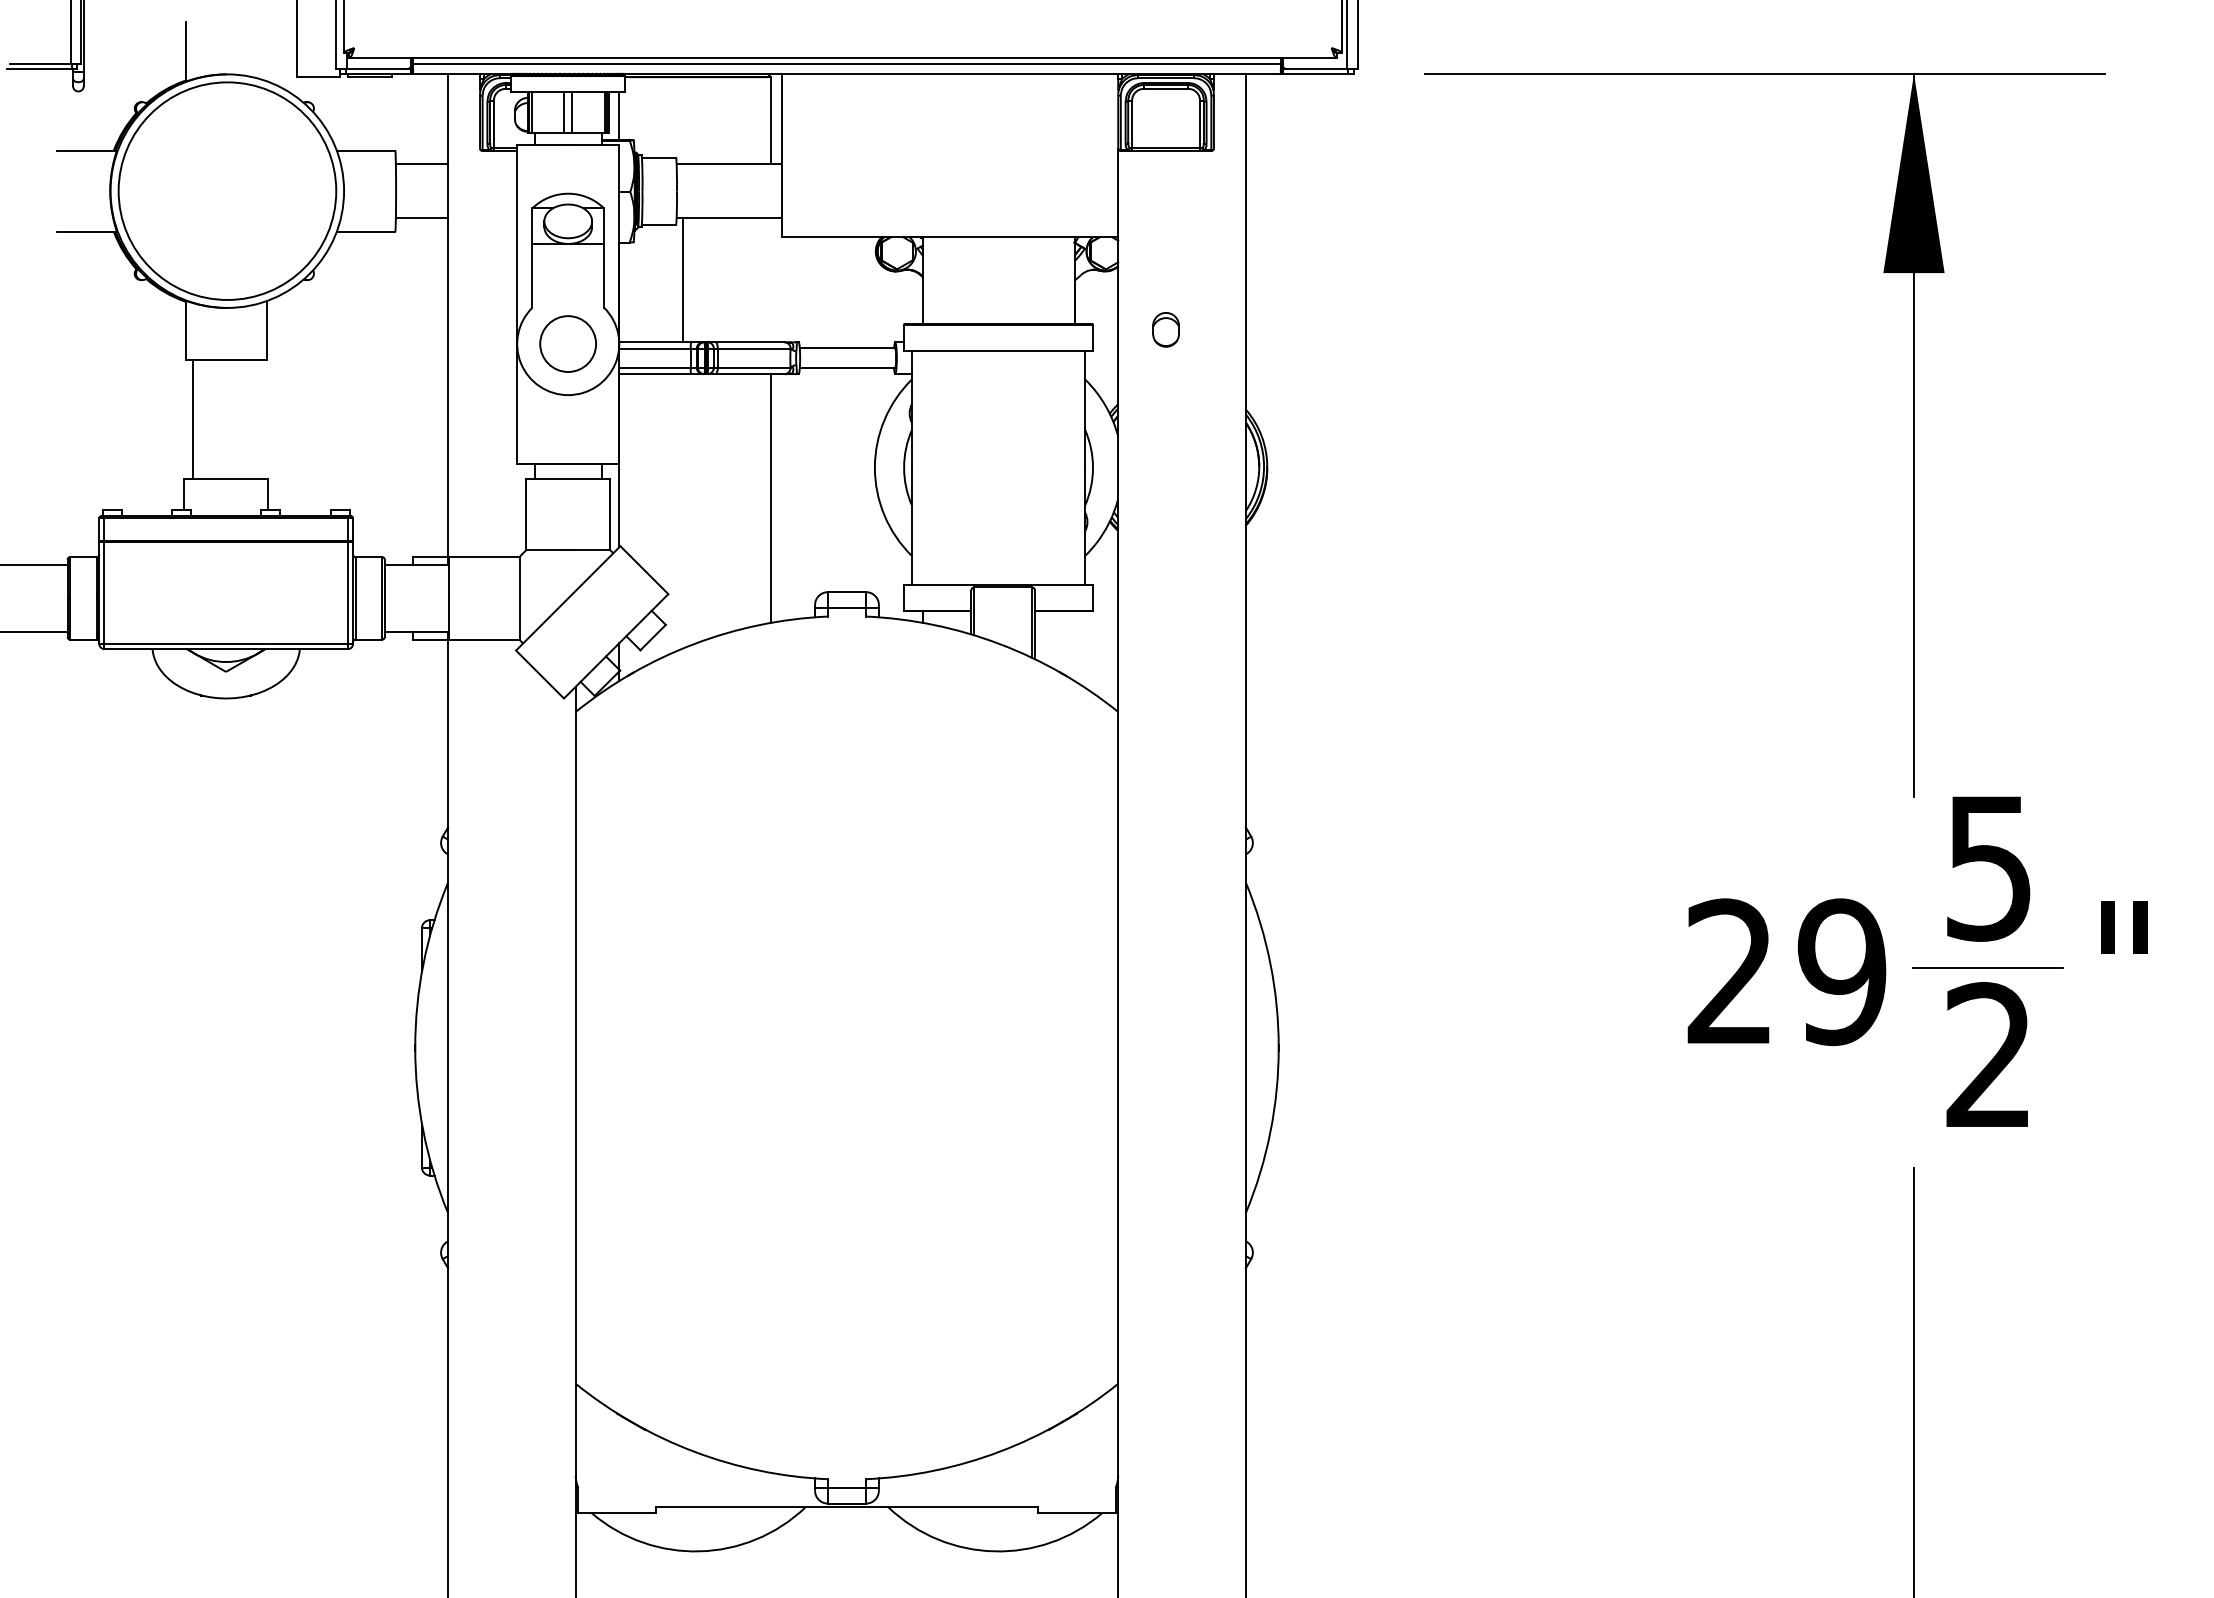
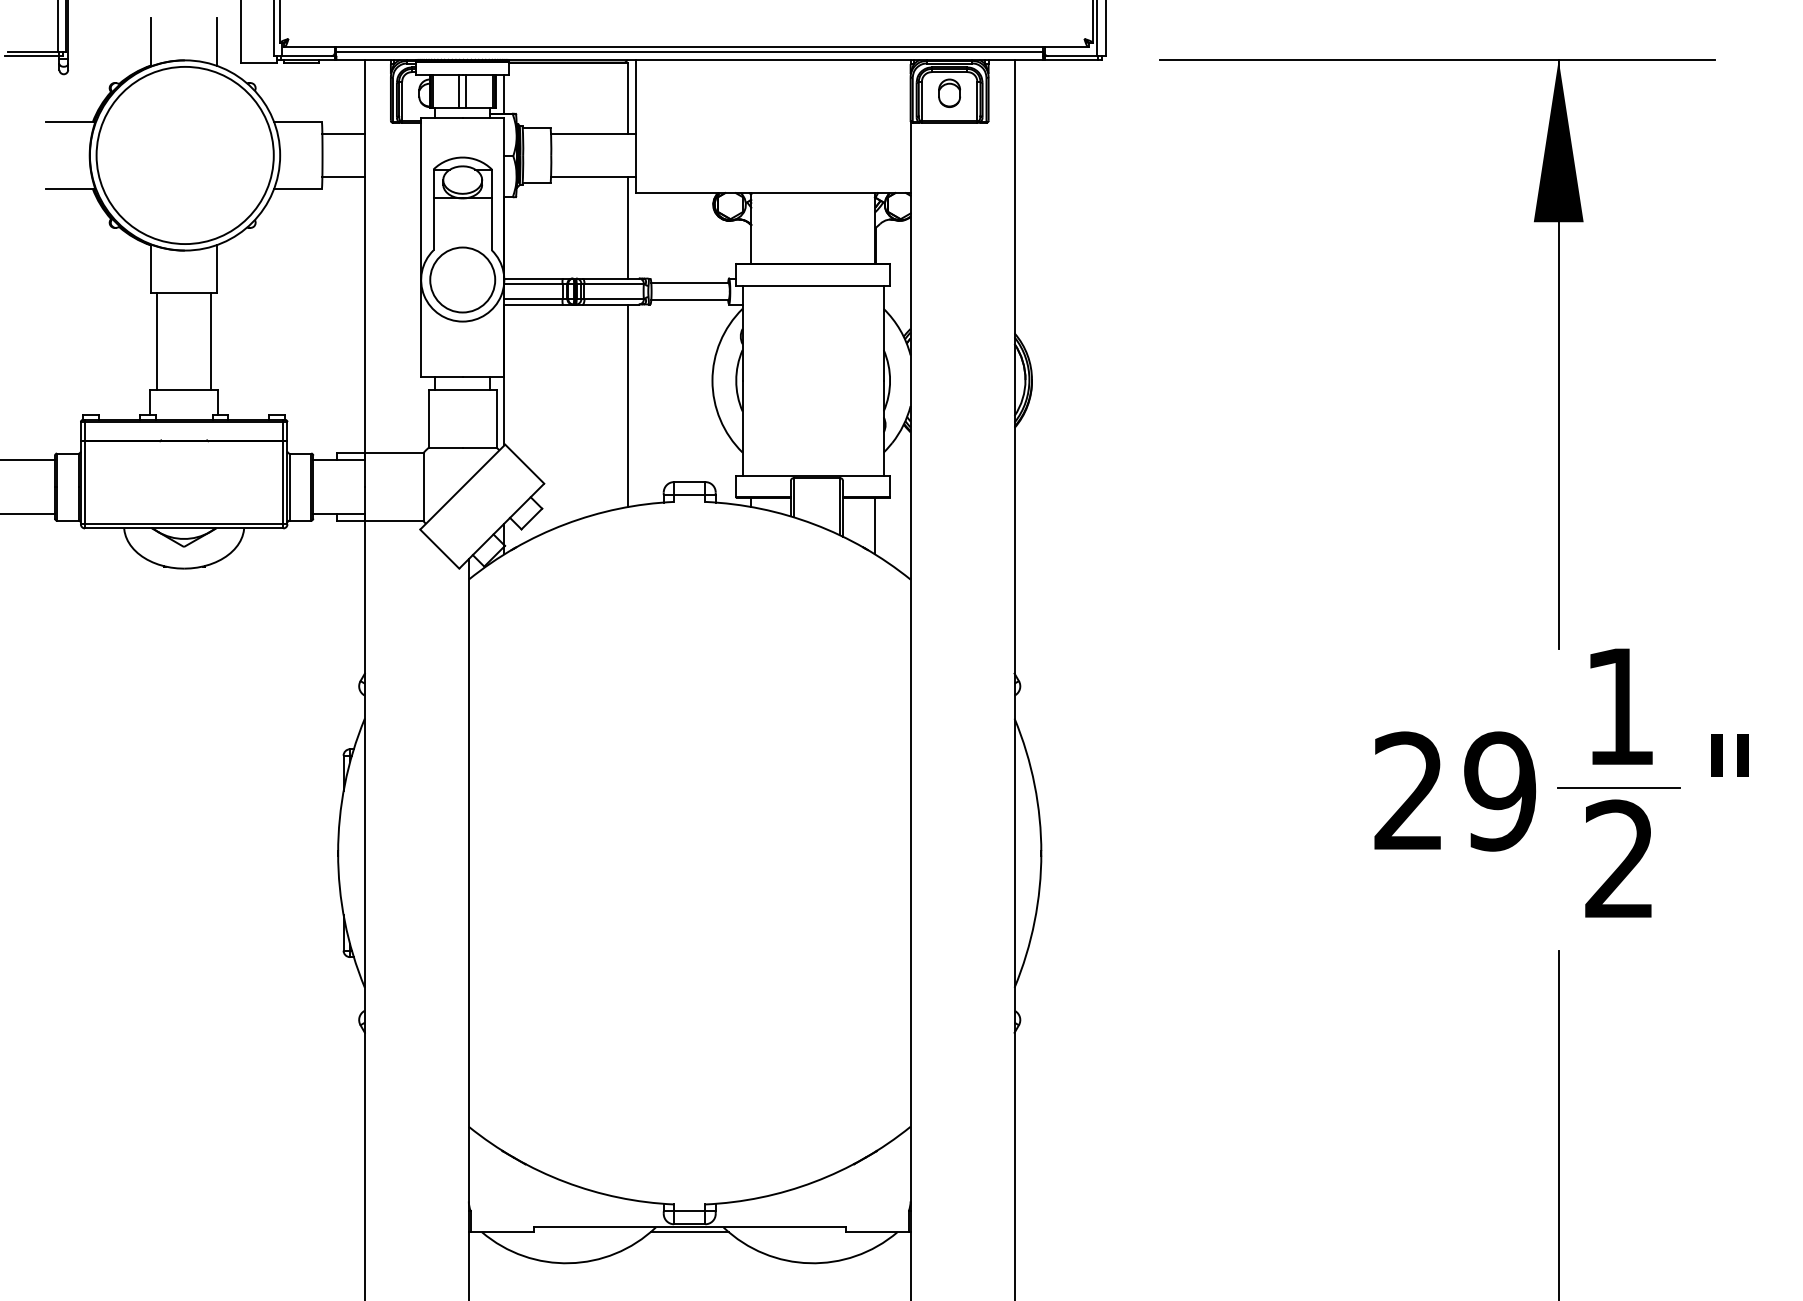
line: (266, 51) -> (216, 41), added
line: (683, 280) -> (628, 228), moved
part: (1165, 329) -> (949, 93), moved
circle: (567, 343) -> (462, 279), size x1.43
line: (259, 419) -> (211, 341), added
line: (1074, 645) -> (875, 525), added
text: (1988, 868) -> (1619, 707), 5 -> 1
line: (846, 1513) -> (689, 1232), added

